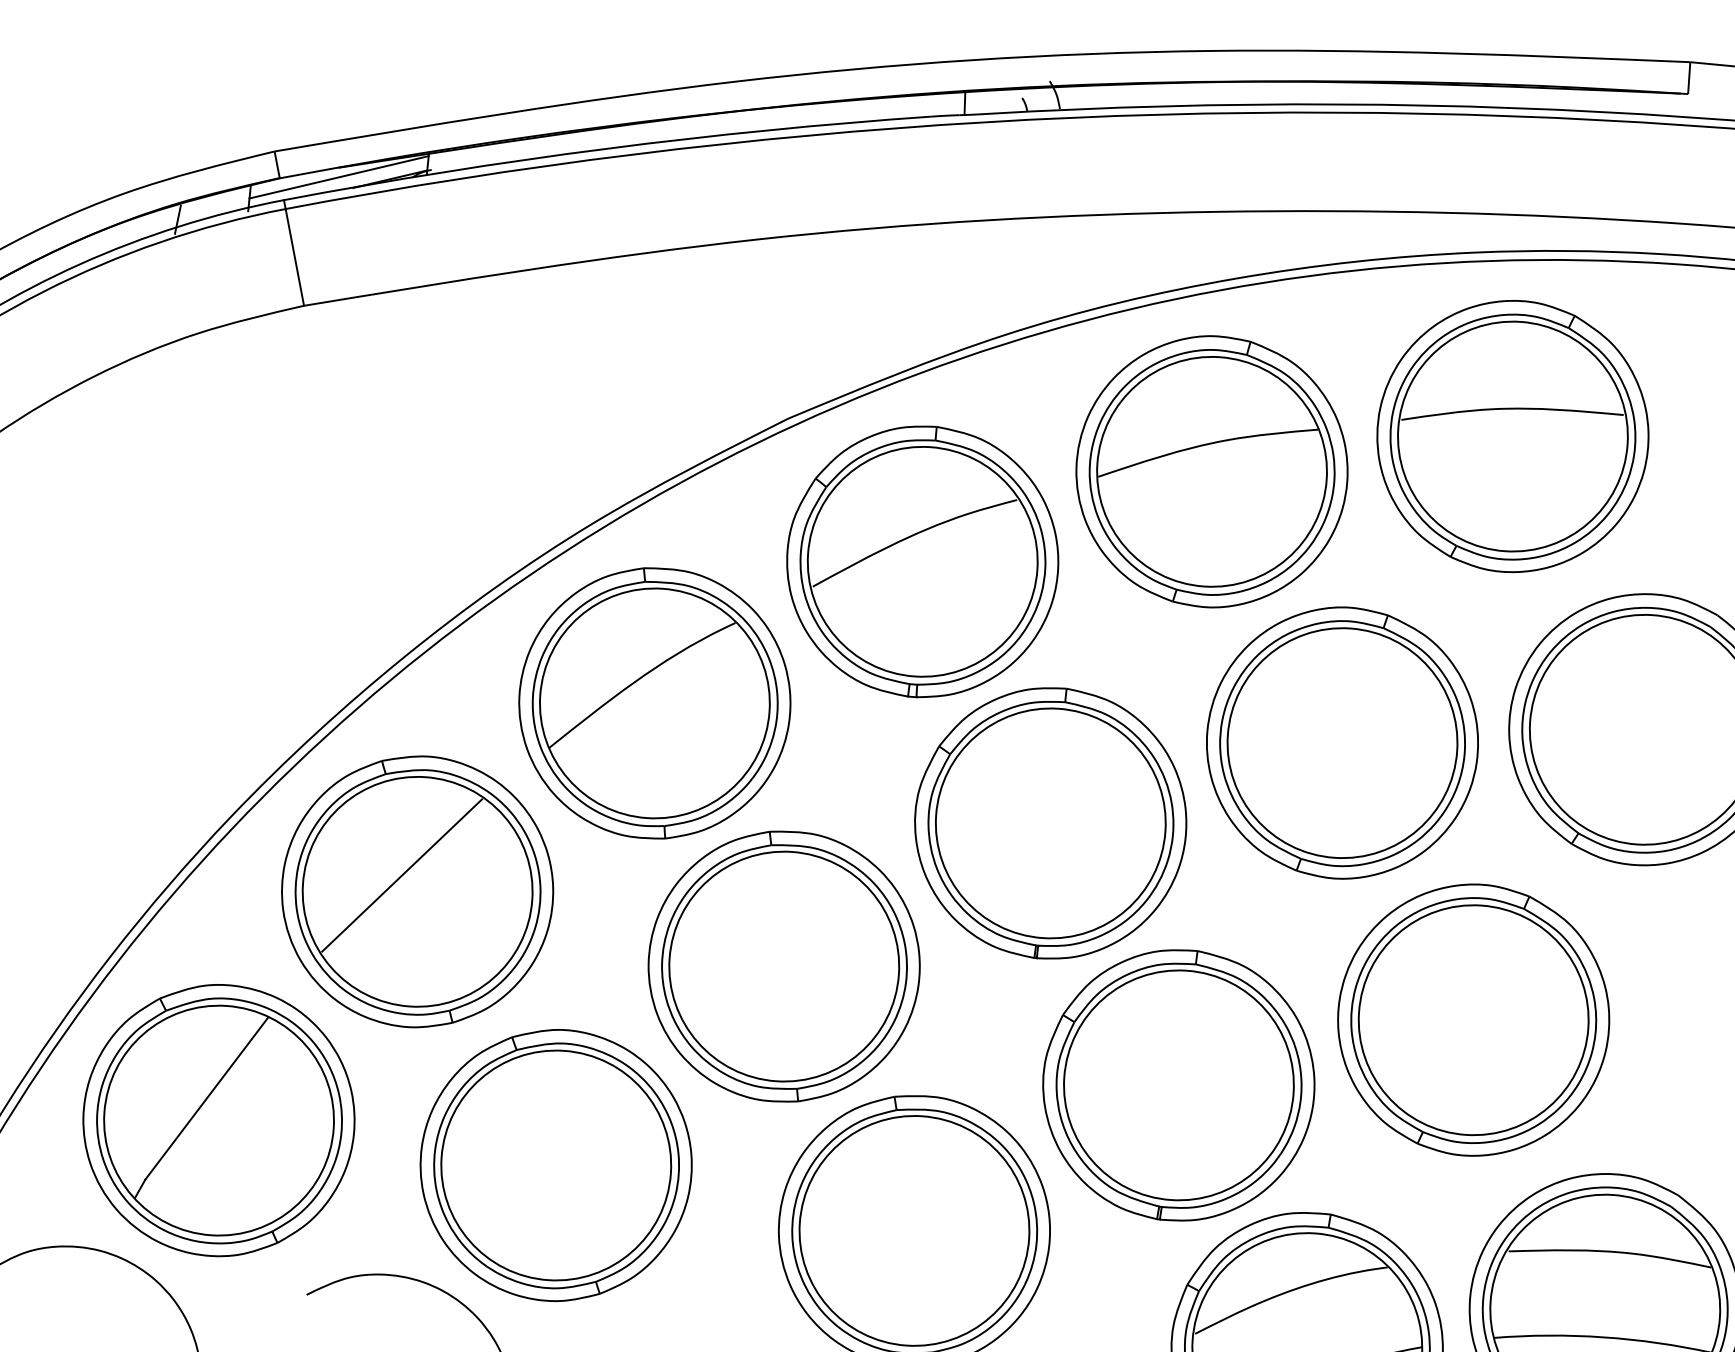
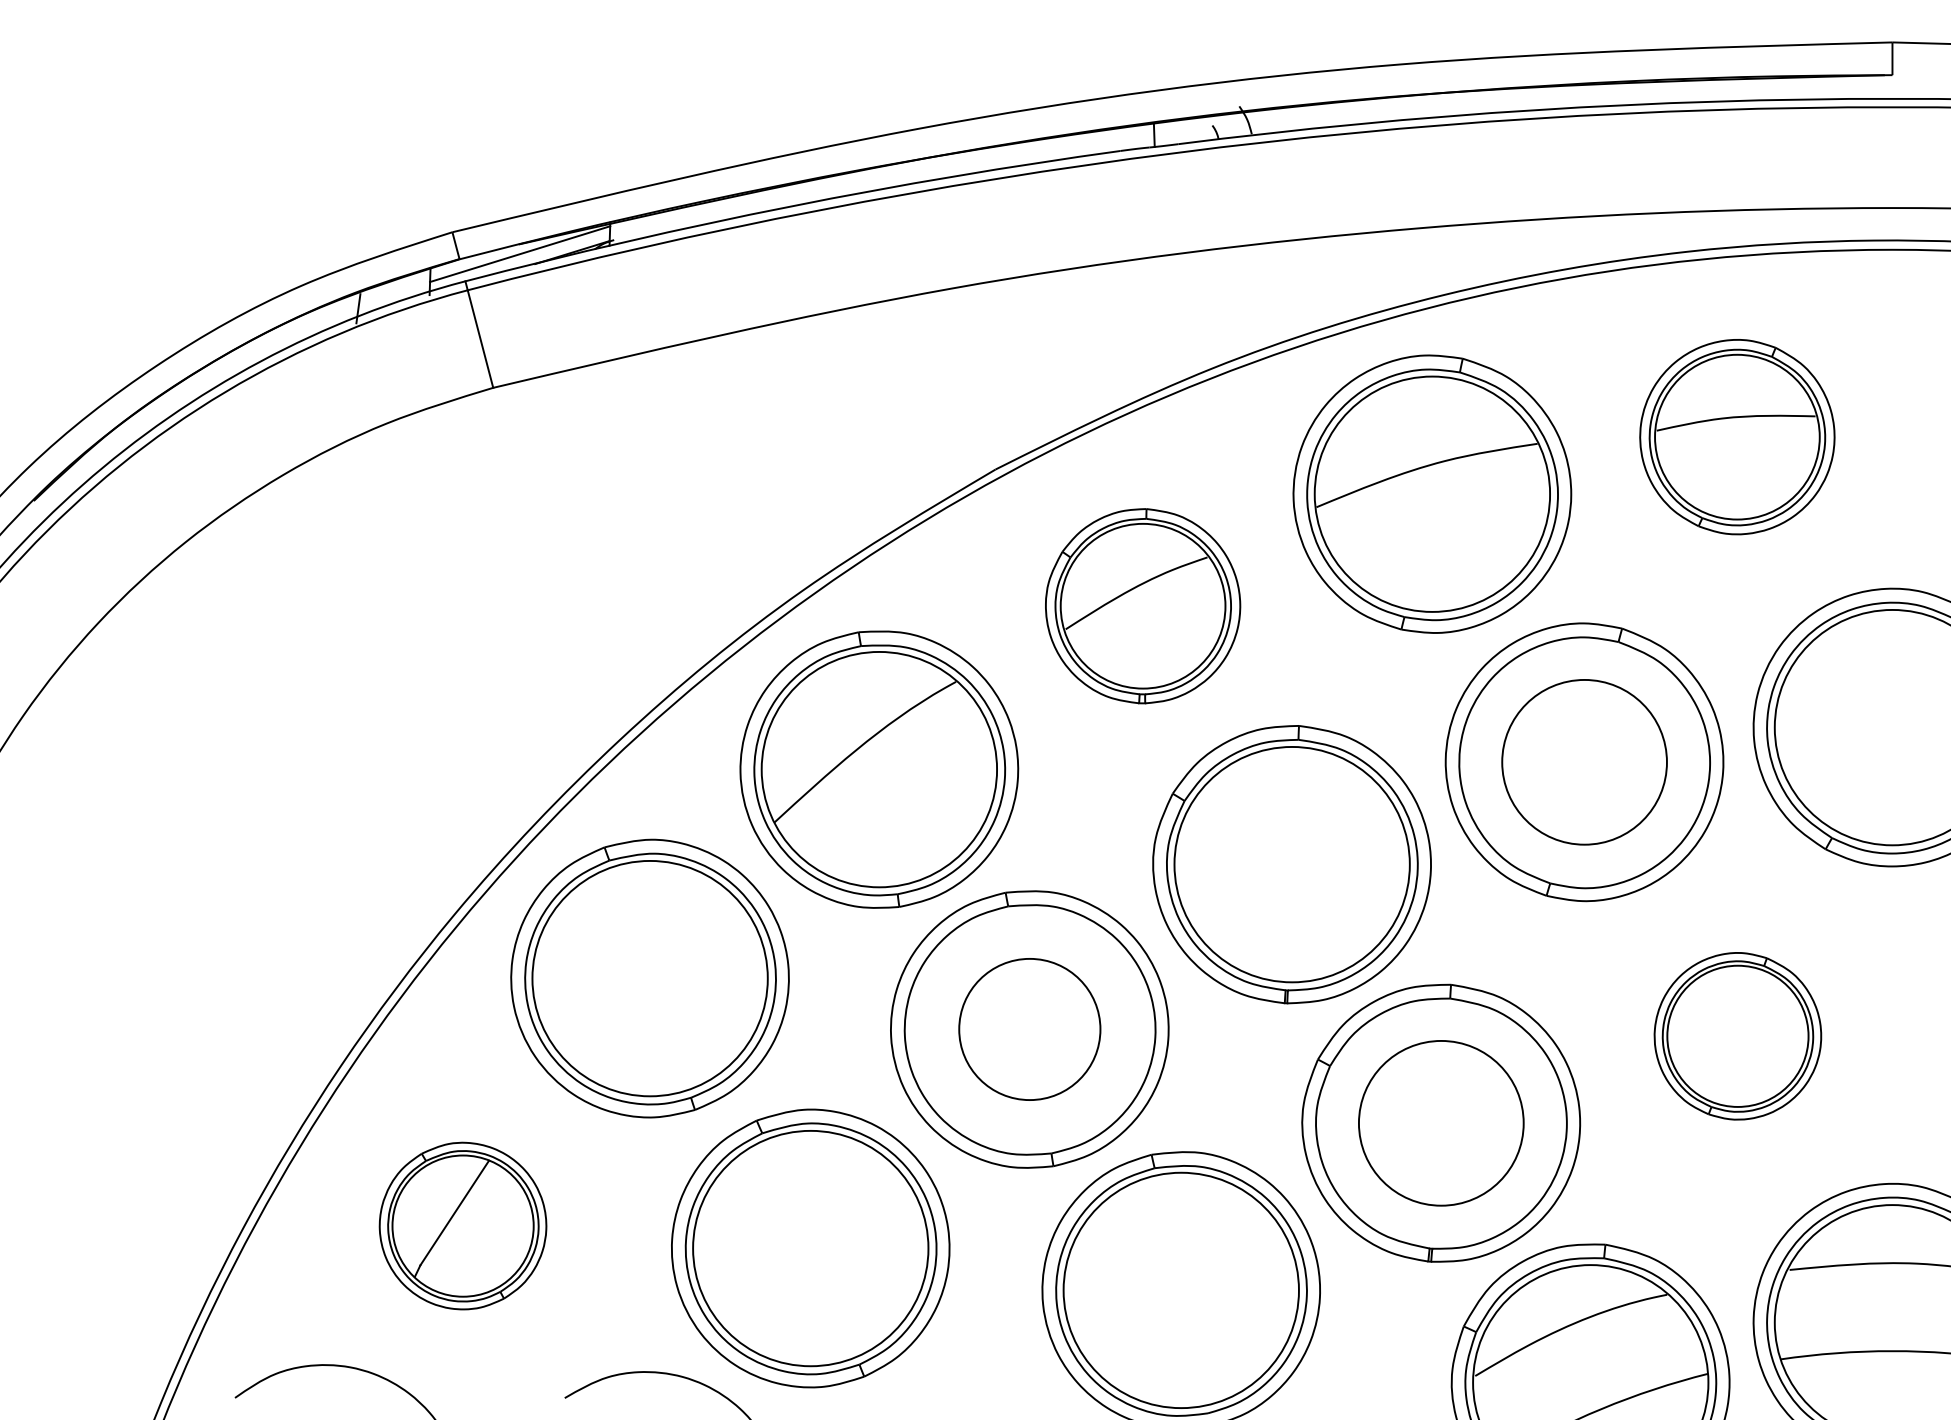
part: (1513, 435) -> (1737, 436), size x0.7
part: (922, 560) -> (1142, 605), size x0.7
circle: (1342, 743) -> (1584, 762), size x0.7
line: (401, 874) -> (632, 962), removed
circle: (783, 966) -> (1029, 1029), size x0.6
part: (1473, 1020) -> (1737, 1036), size x0.6
circle: (1179, 1085) -> (1441, 1123), size x0.7
part: (218, 1119) -> (462, 1225), size x0.6

